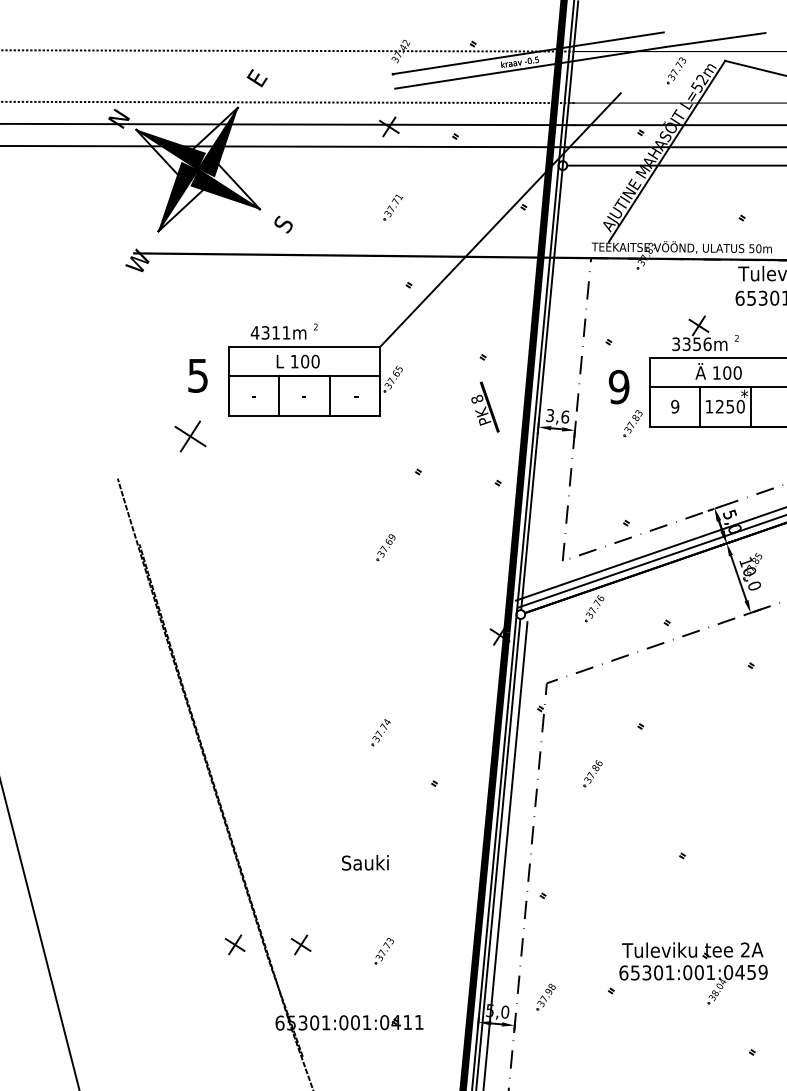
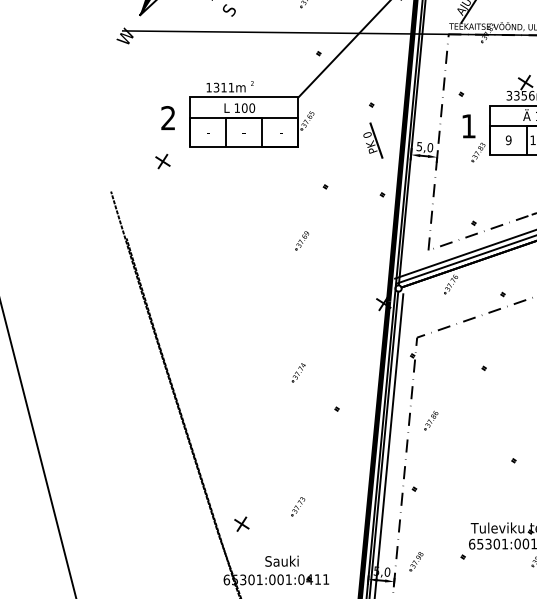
text: (254, 332) -> (208, 87), 4311m -> 1311m
text: (197, 375) -> (167, 118), 5 -> 2
text: (618, 387) -> (468, 126), 9 -> 1
text: (477, 398) -> (367, 134), 8 -> 0
text: (558, 416) -> (425, 147), 3,6 -> 5,0
part: (190, 436) -> (162, 161), size x0.62
part: (592, 773) -> (431, 420), moved
text: (365, 862) -> (282, 561), moved
part: (234, 944) -> (194, 523), removed
part: (383, 951) -> (297, 506), moved

